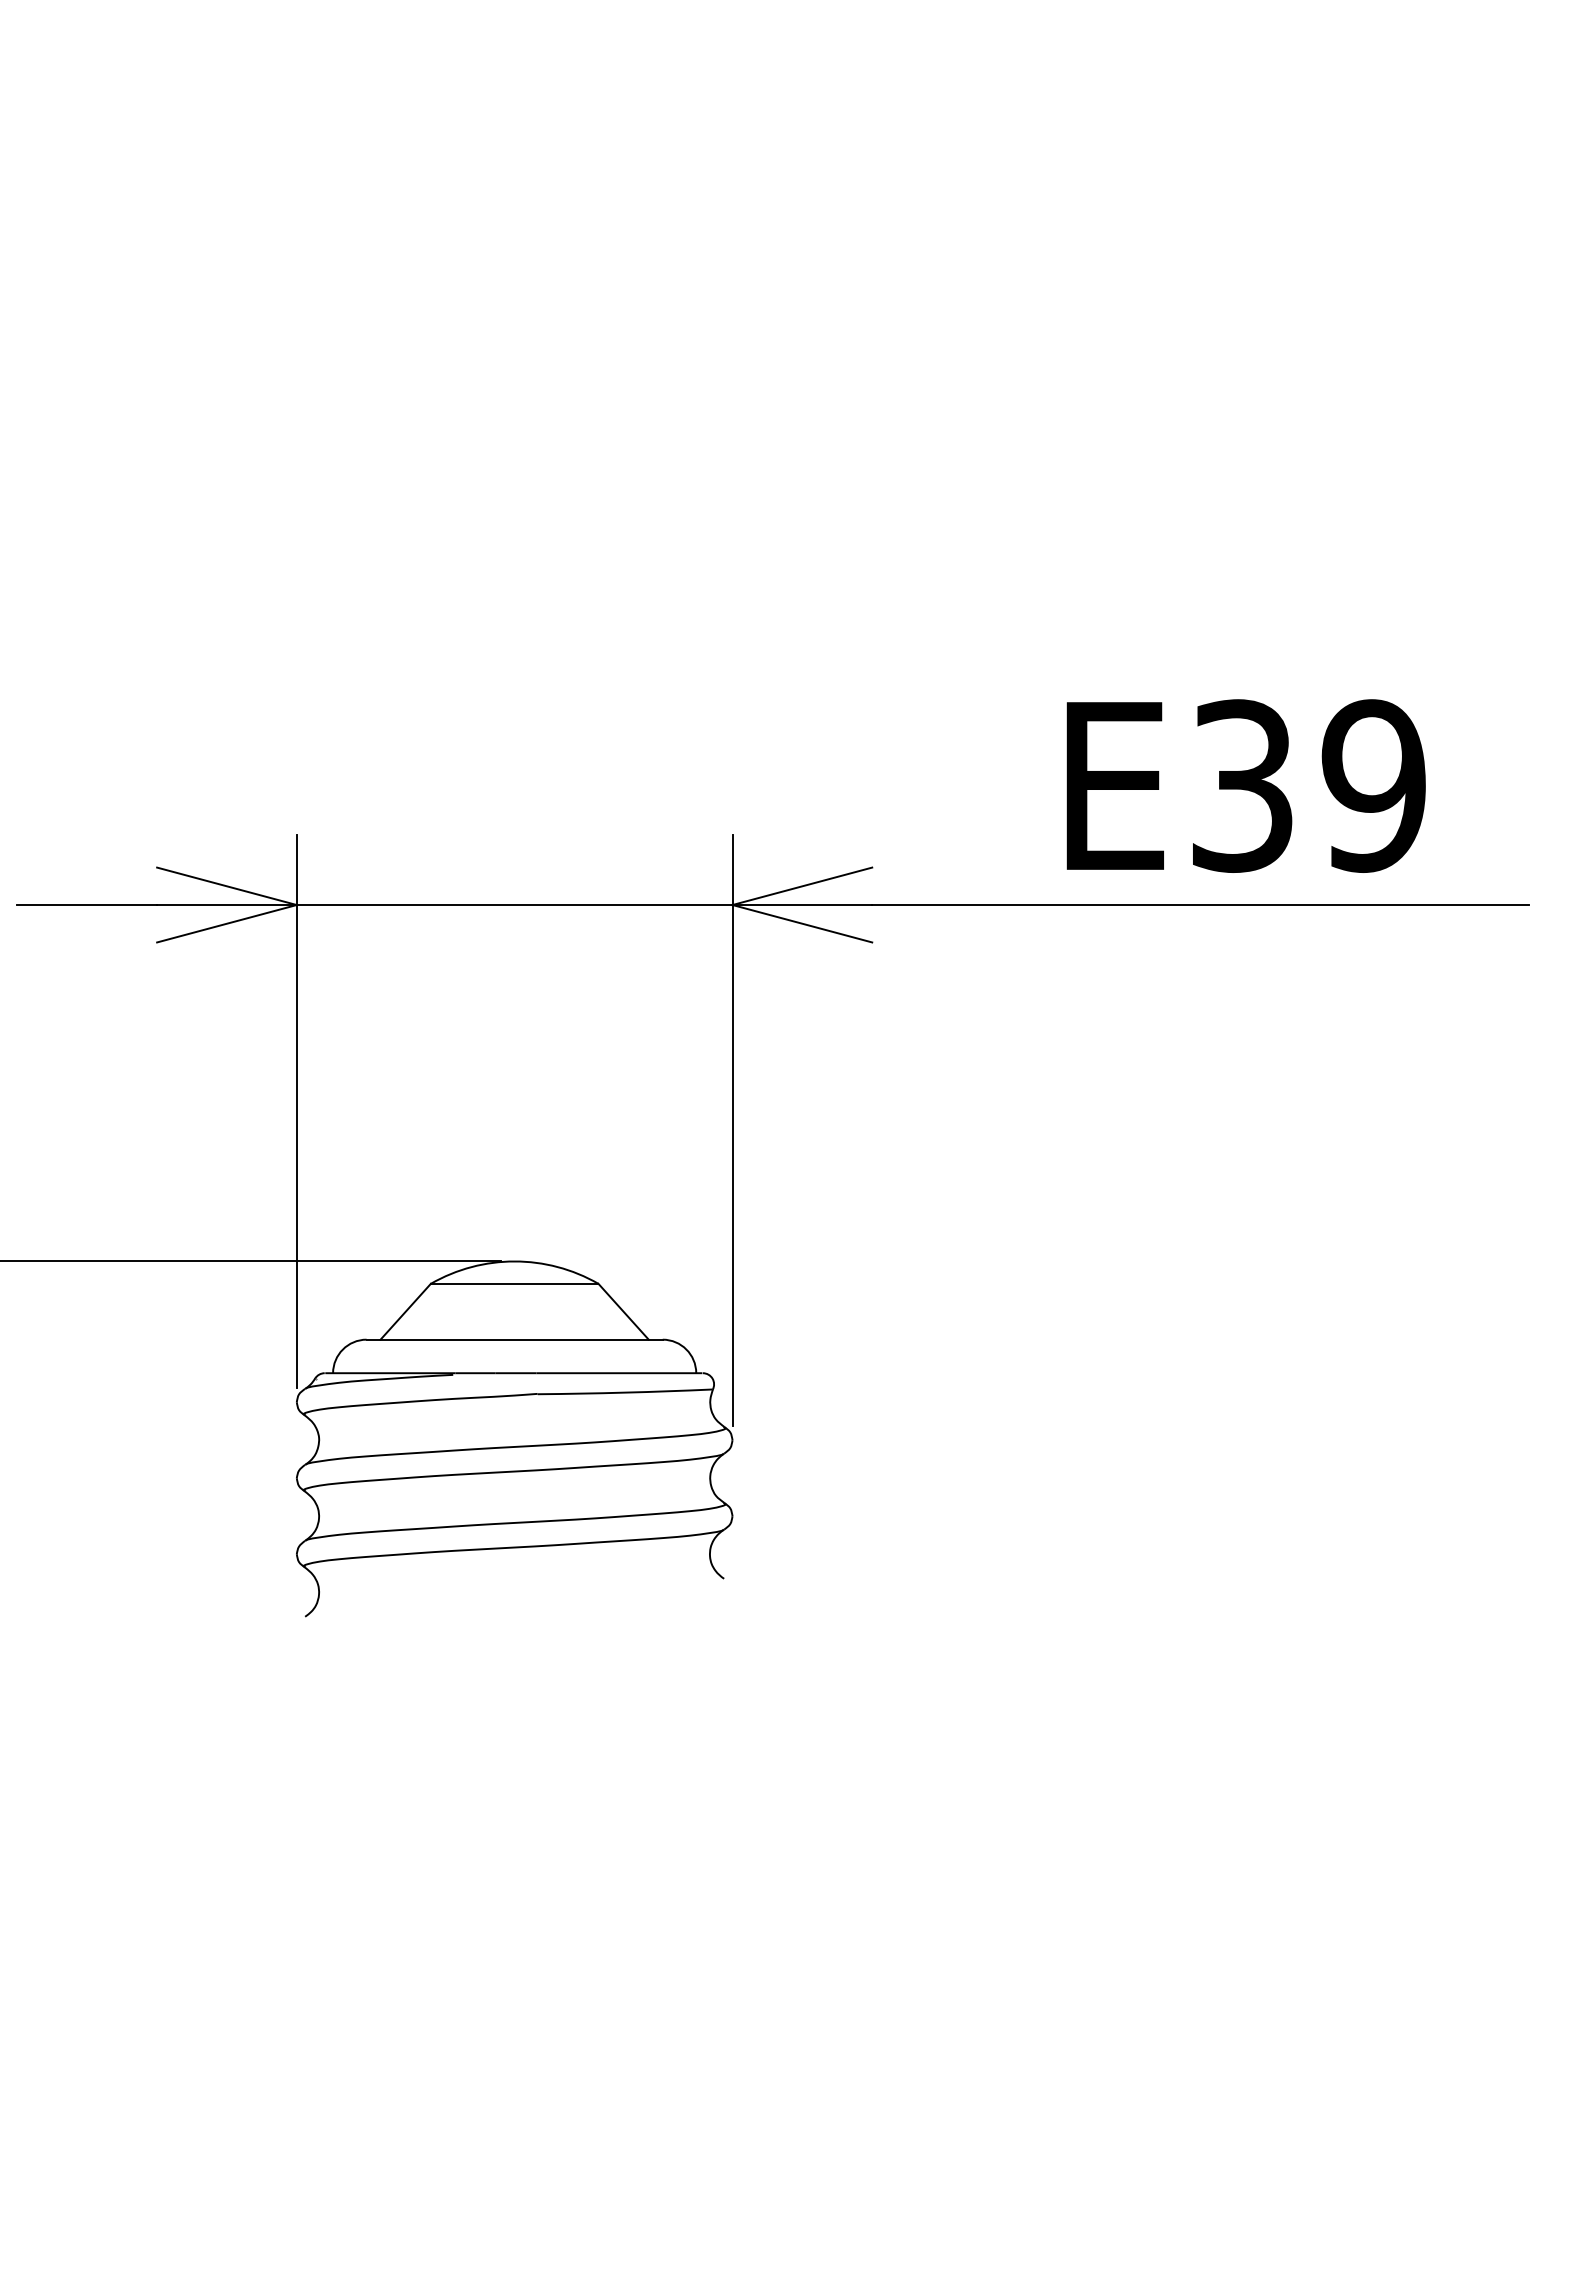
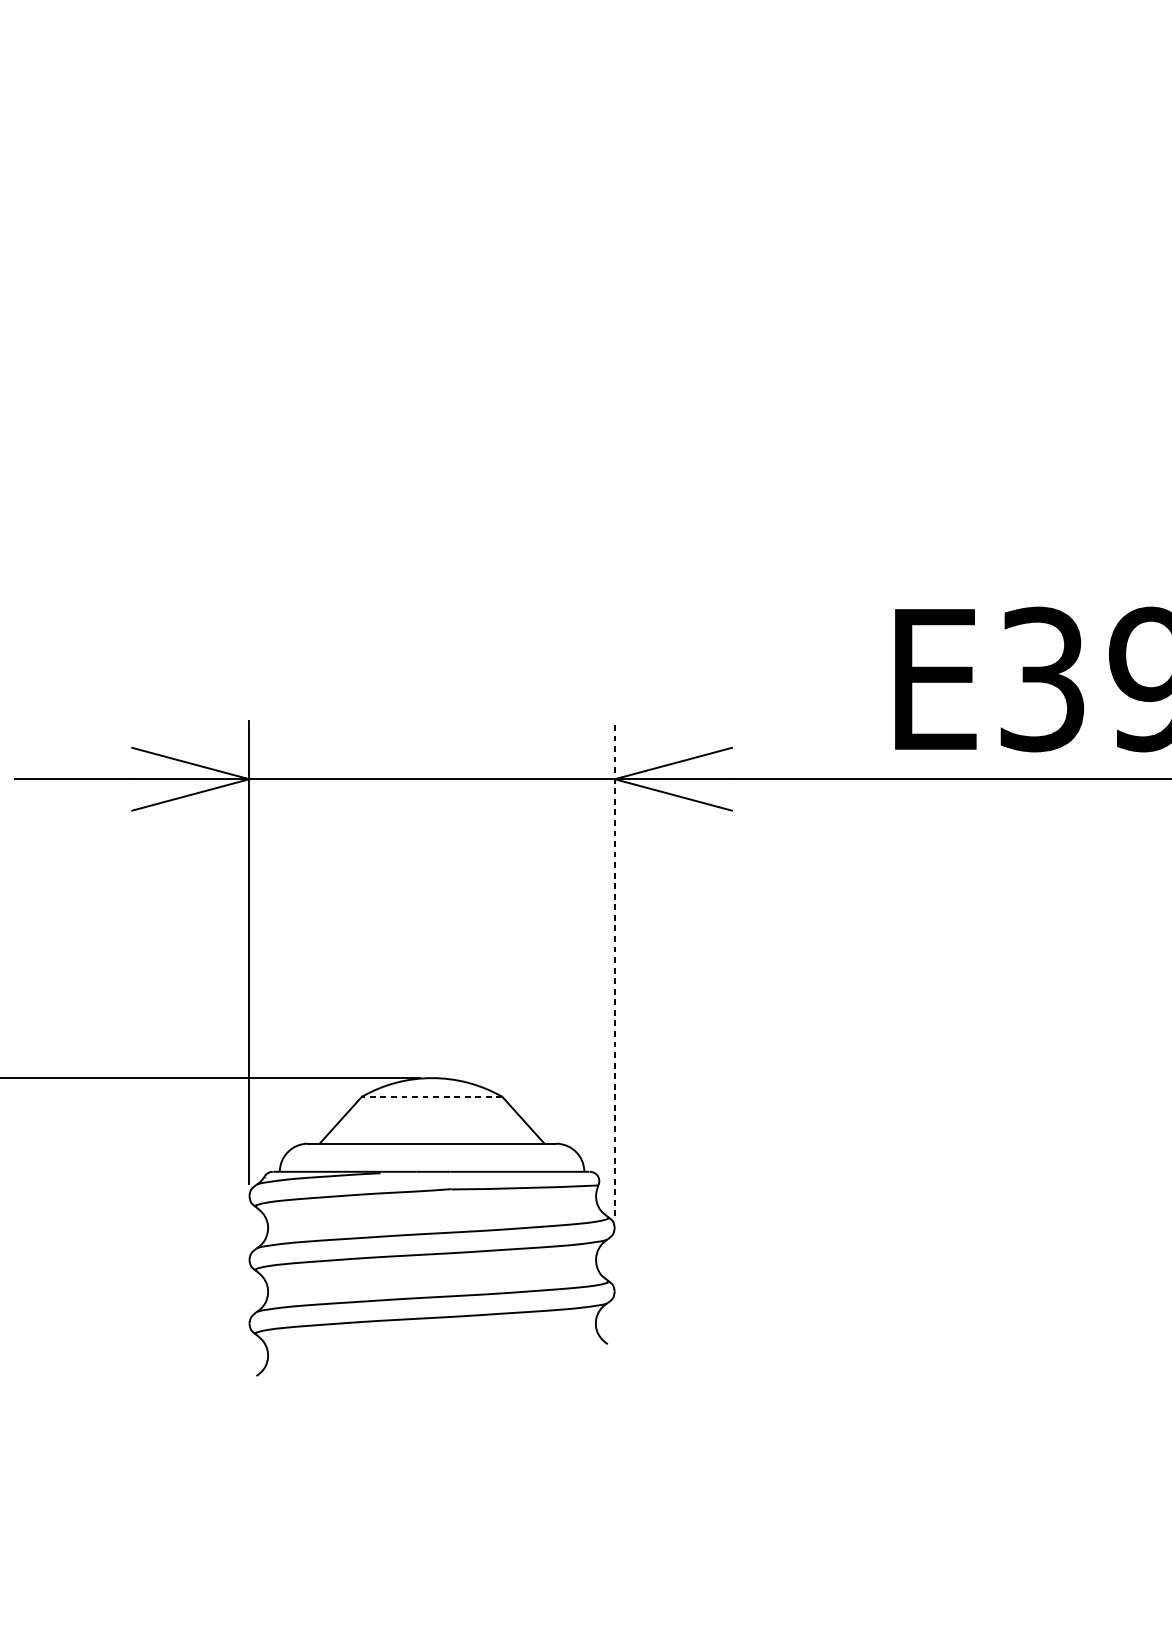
line: (732, 1130) -> (614, 968), solid -> dashed
line: (514, 1283) -> (431, 1096), solid -> dashed

